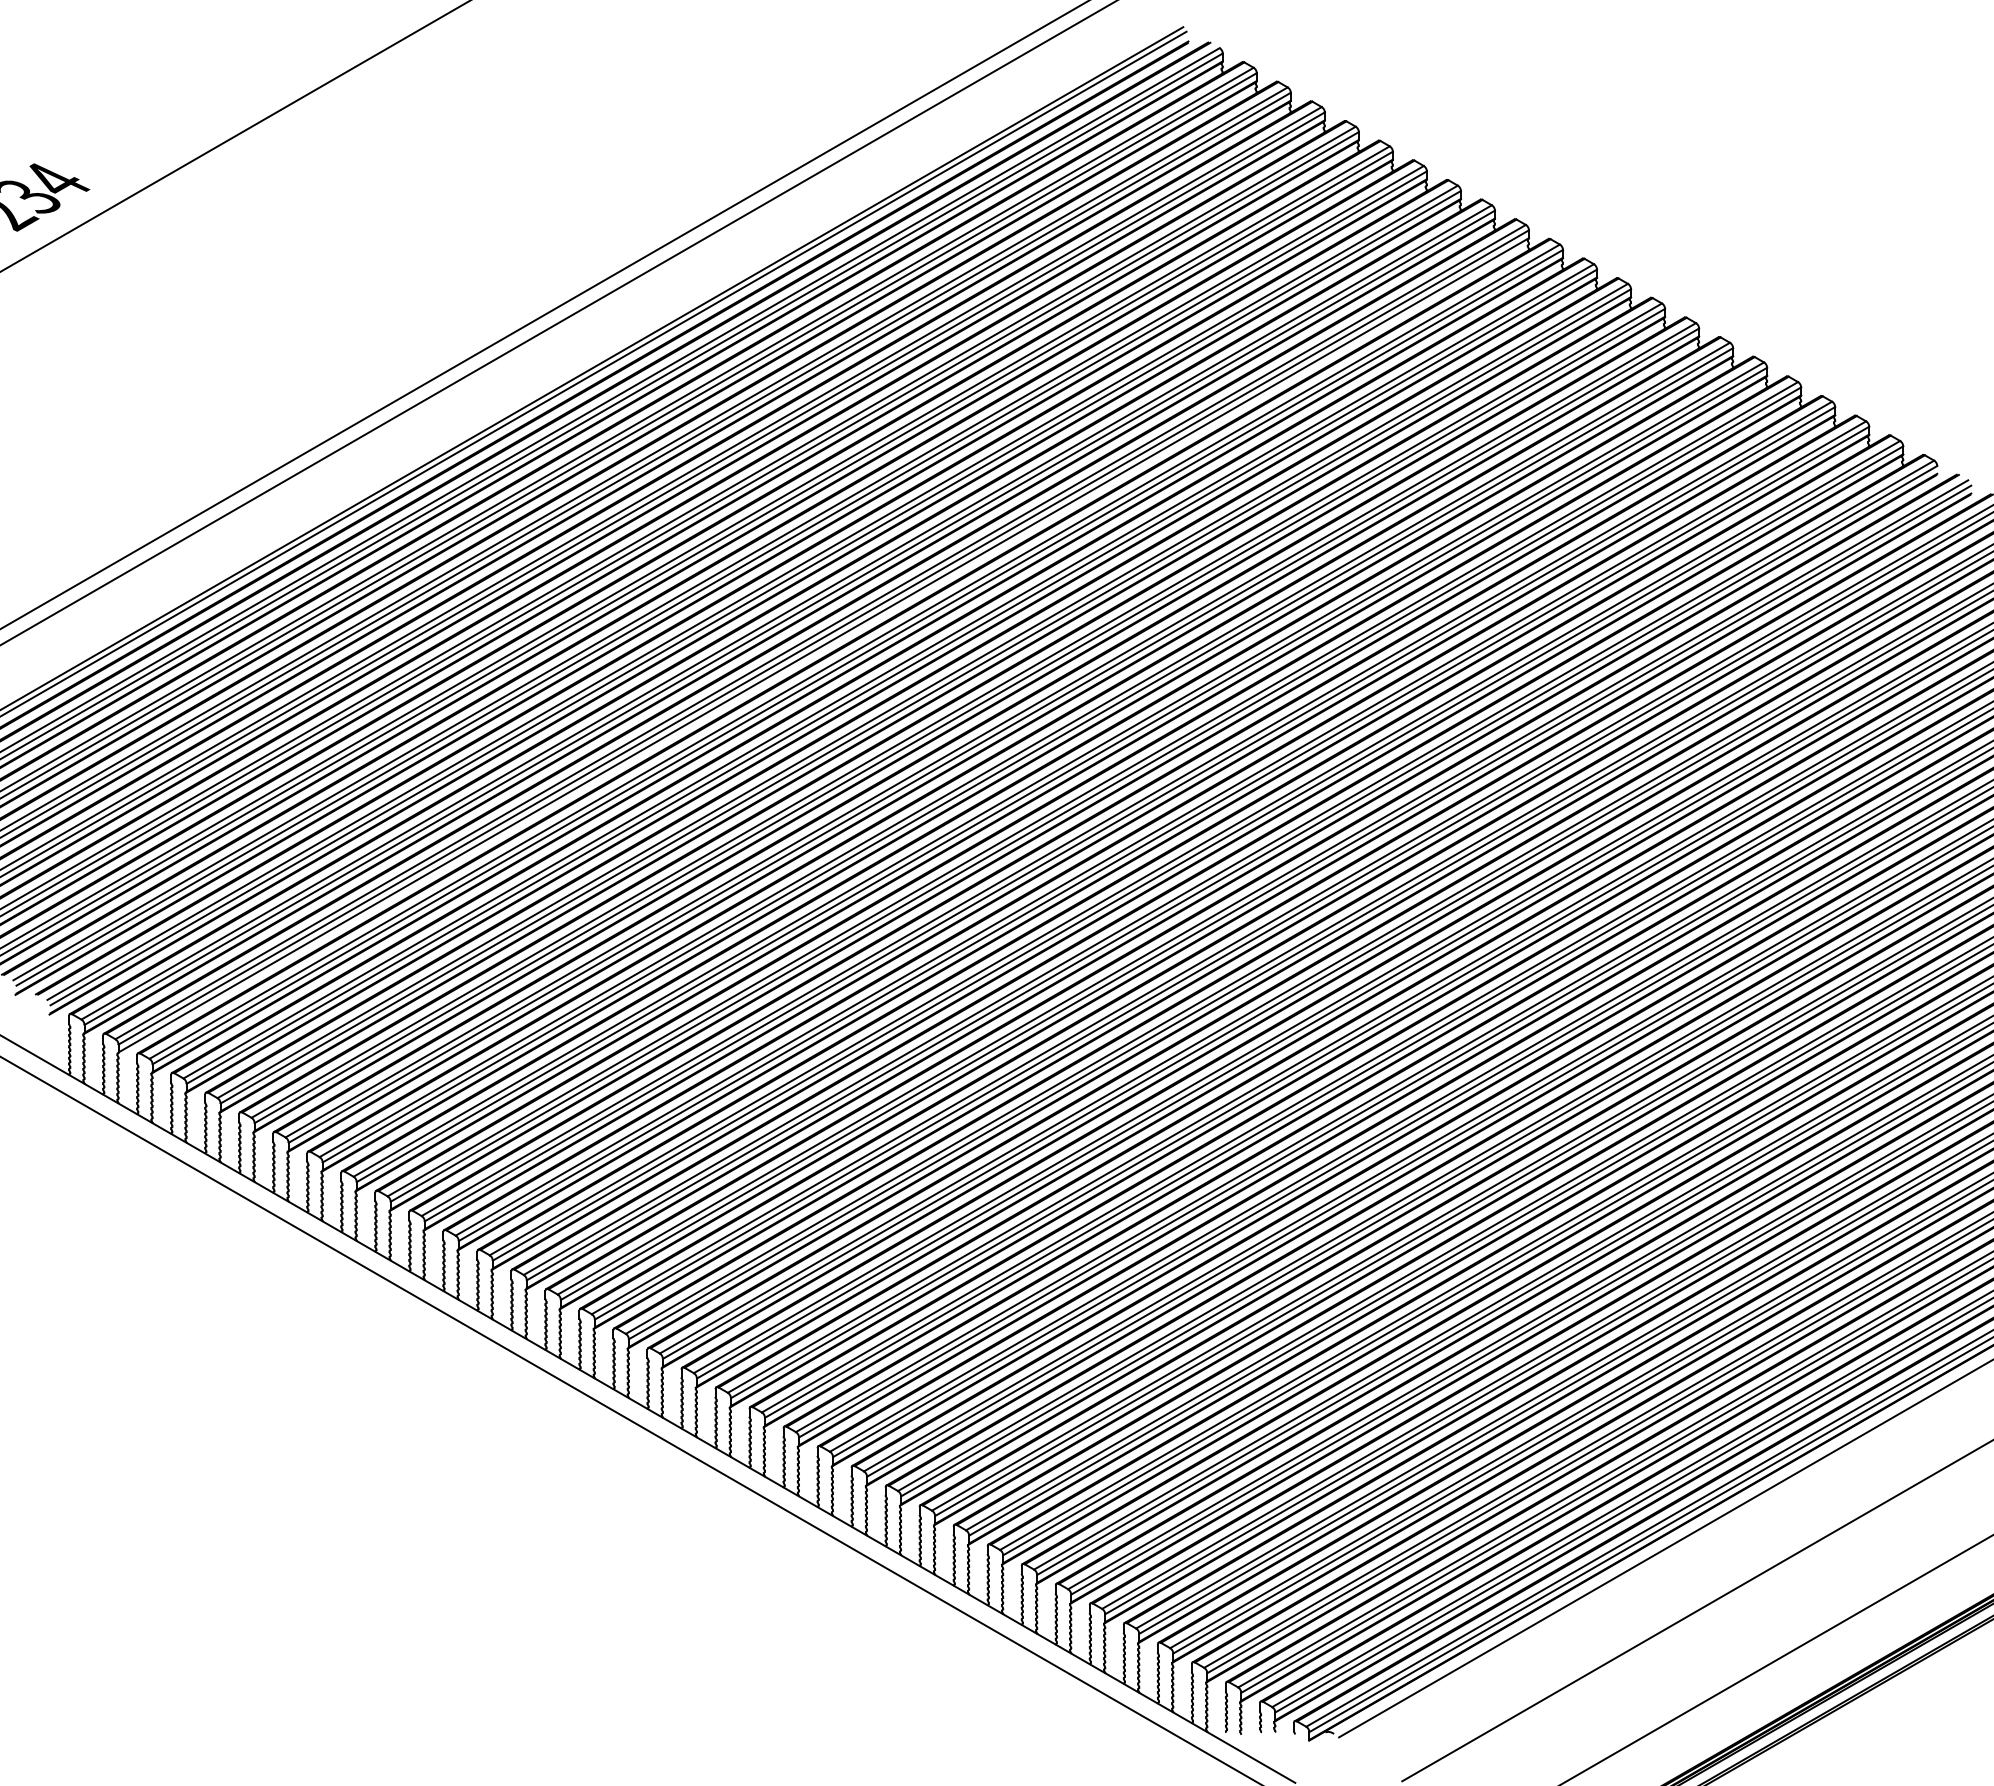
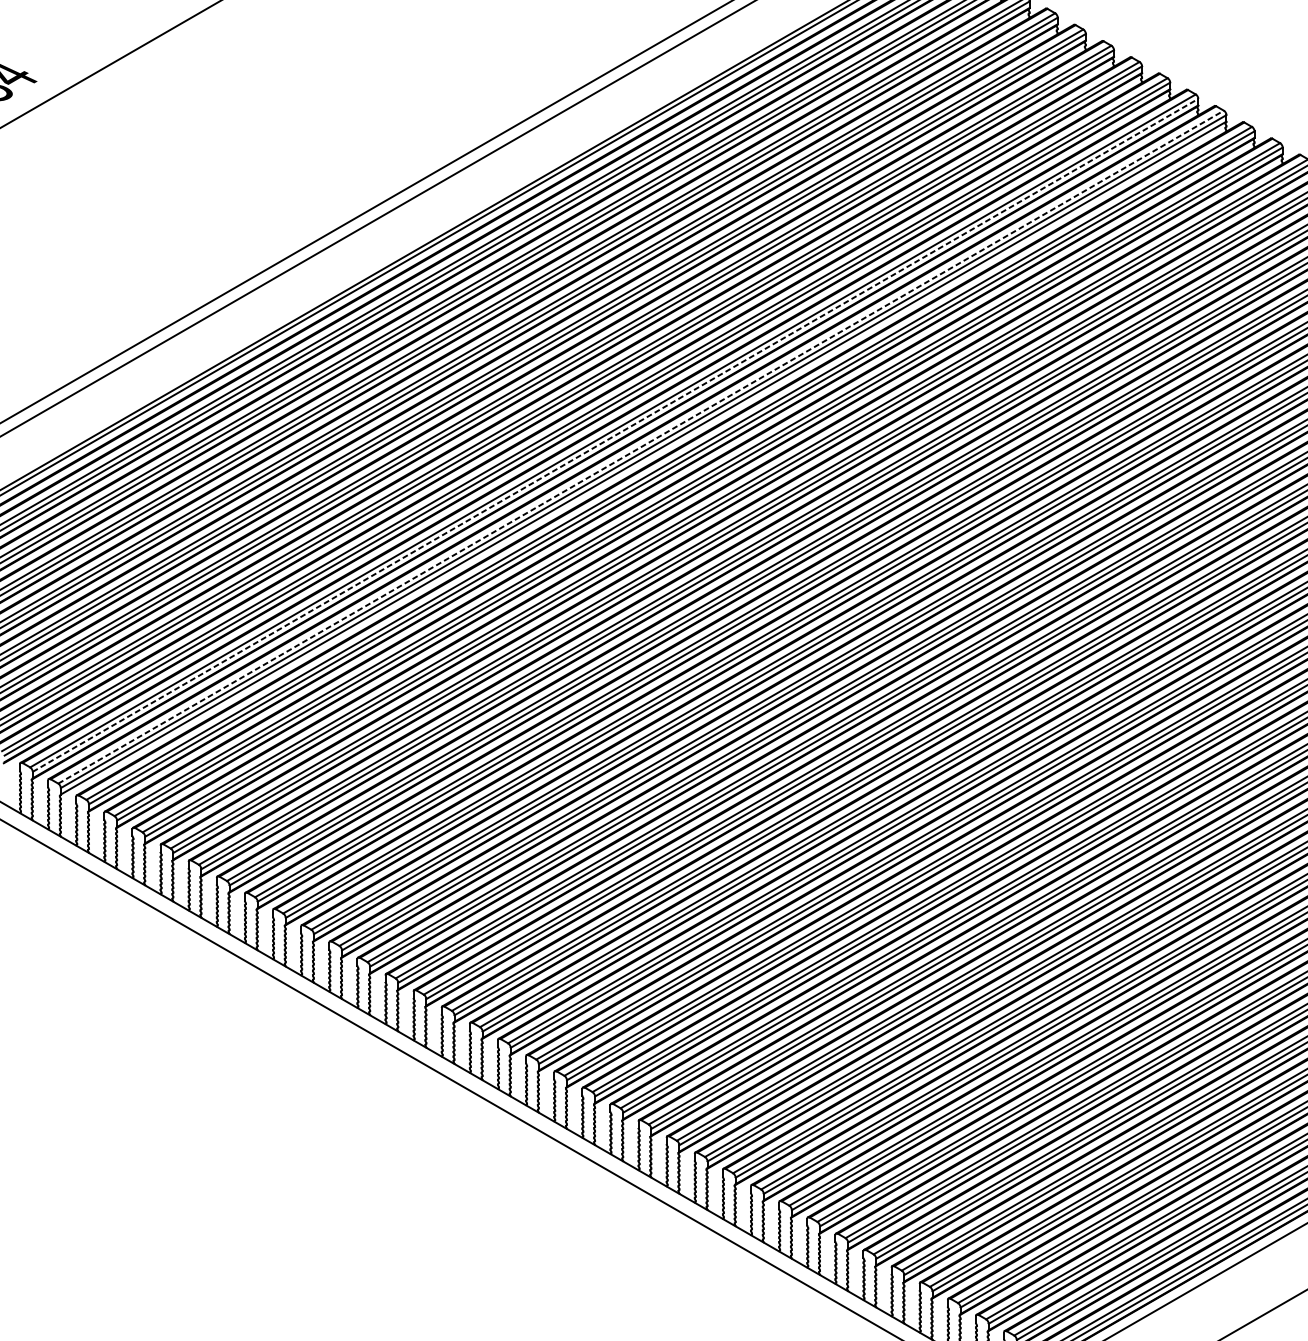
line: (790, 617) -> (616, 435), solid -> dashed
line: (821, 631) -> (641, 446), solid -> dashed

